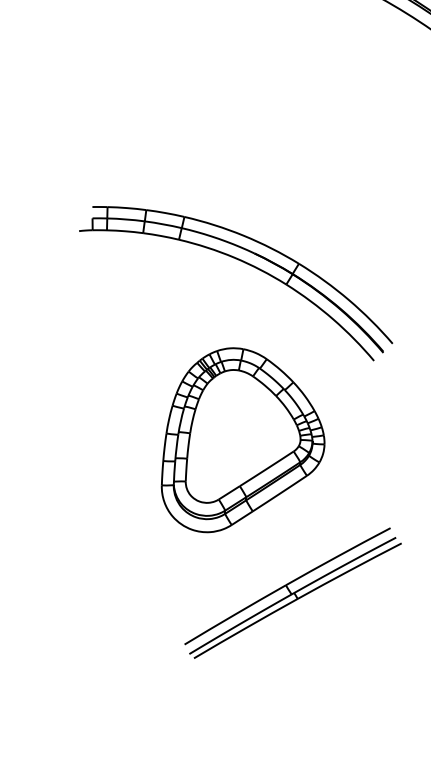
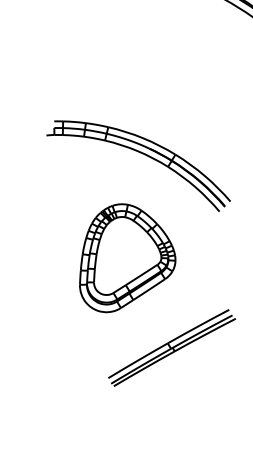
part: (242, 440) -> (127, 258), moved

